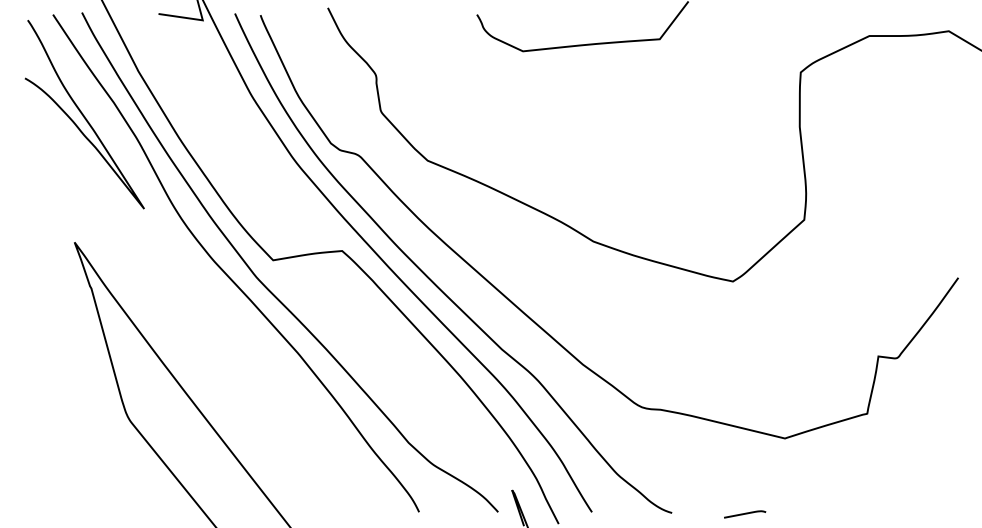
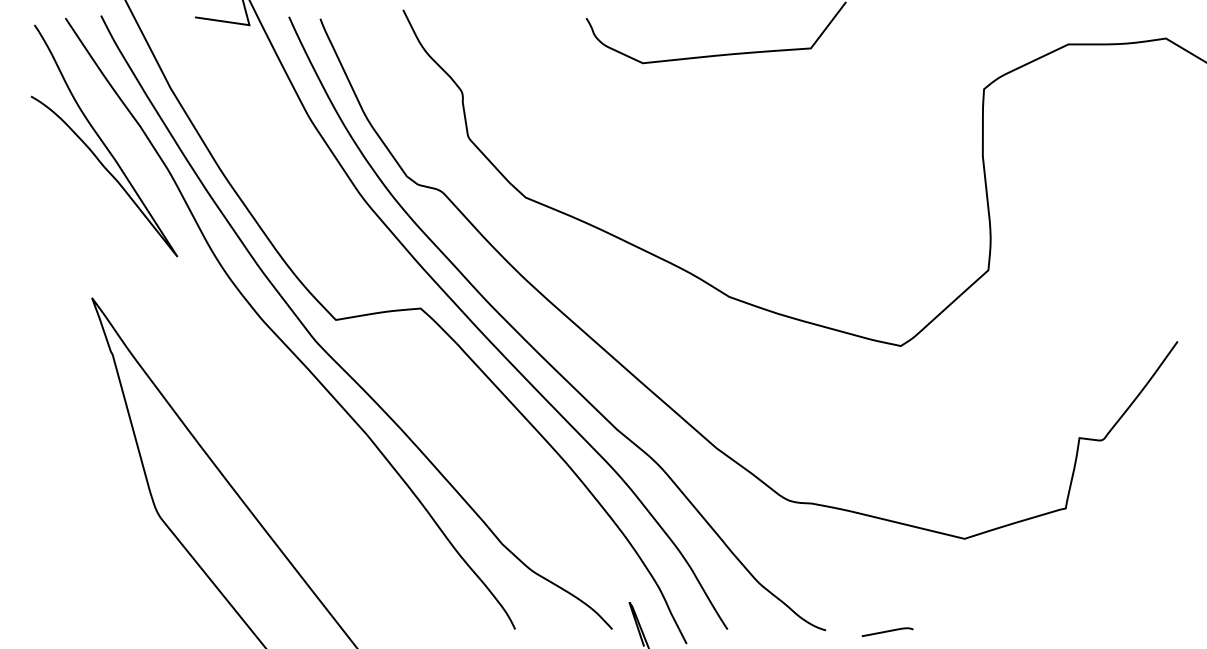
curve: (744, 514) -> (887, 632), moved

